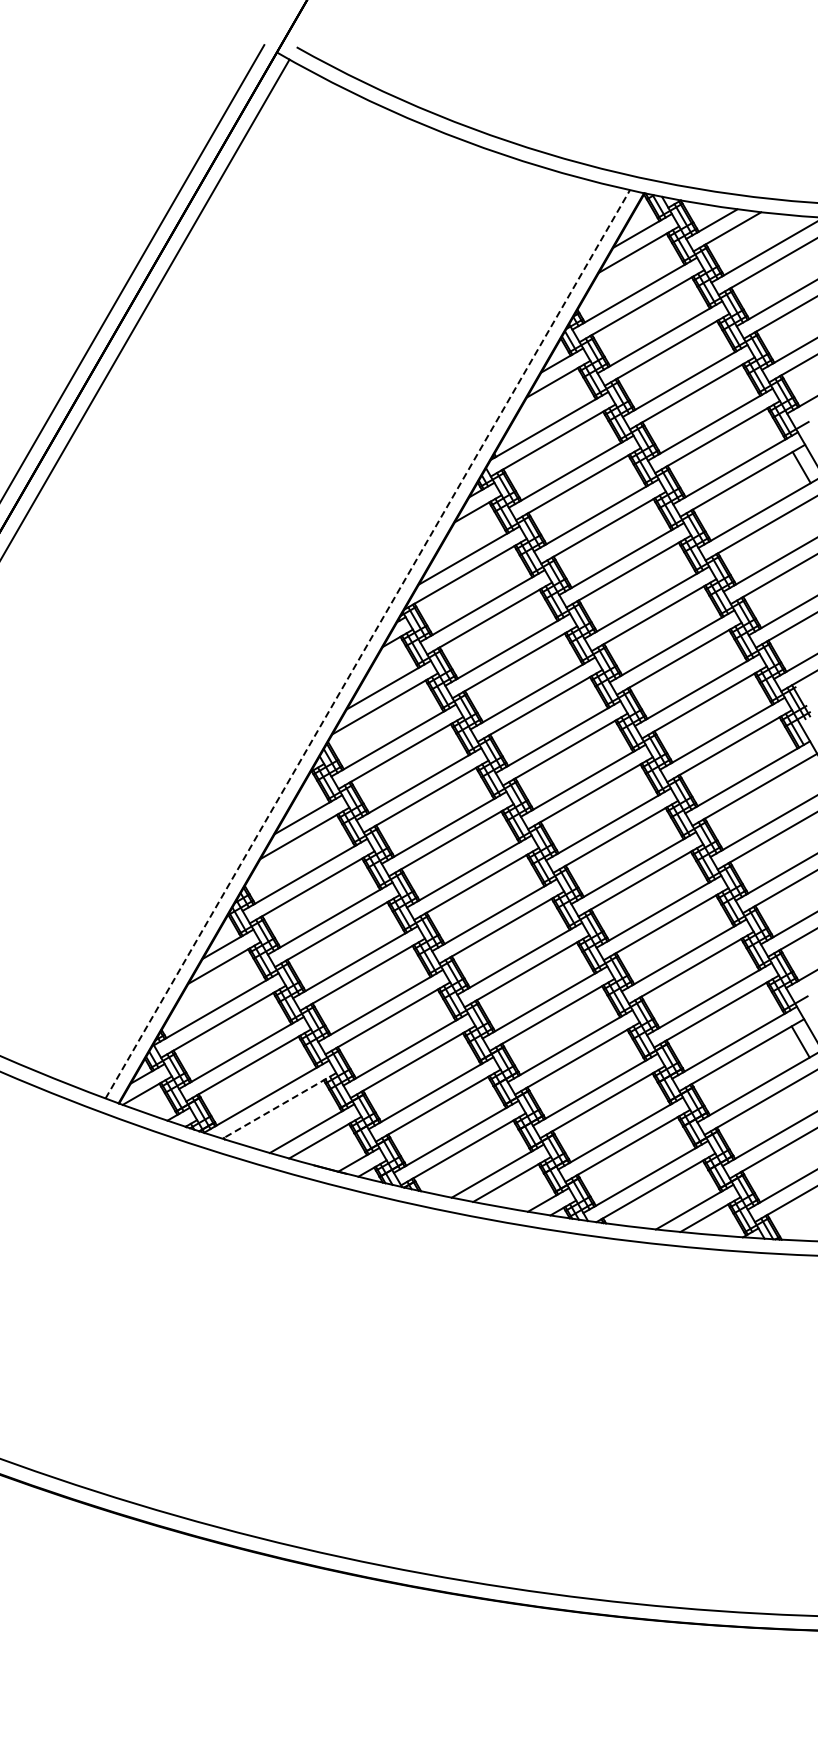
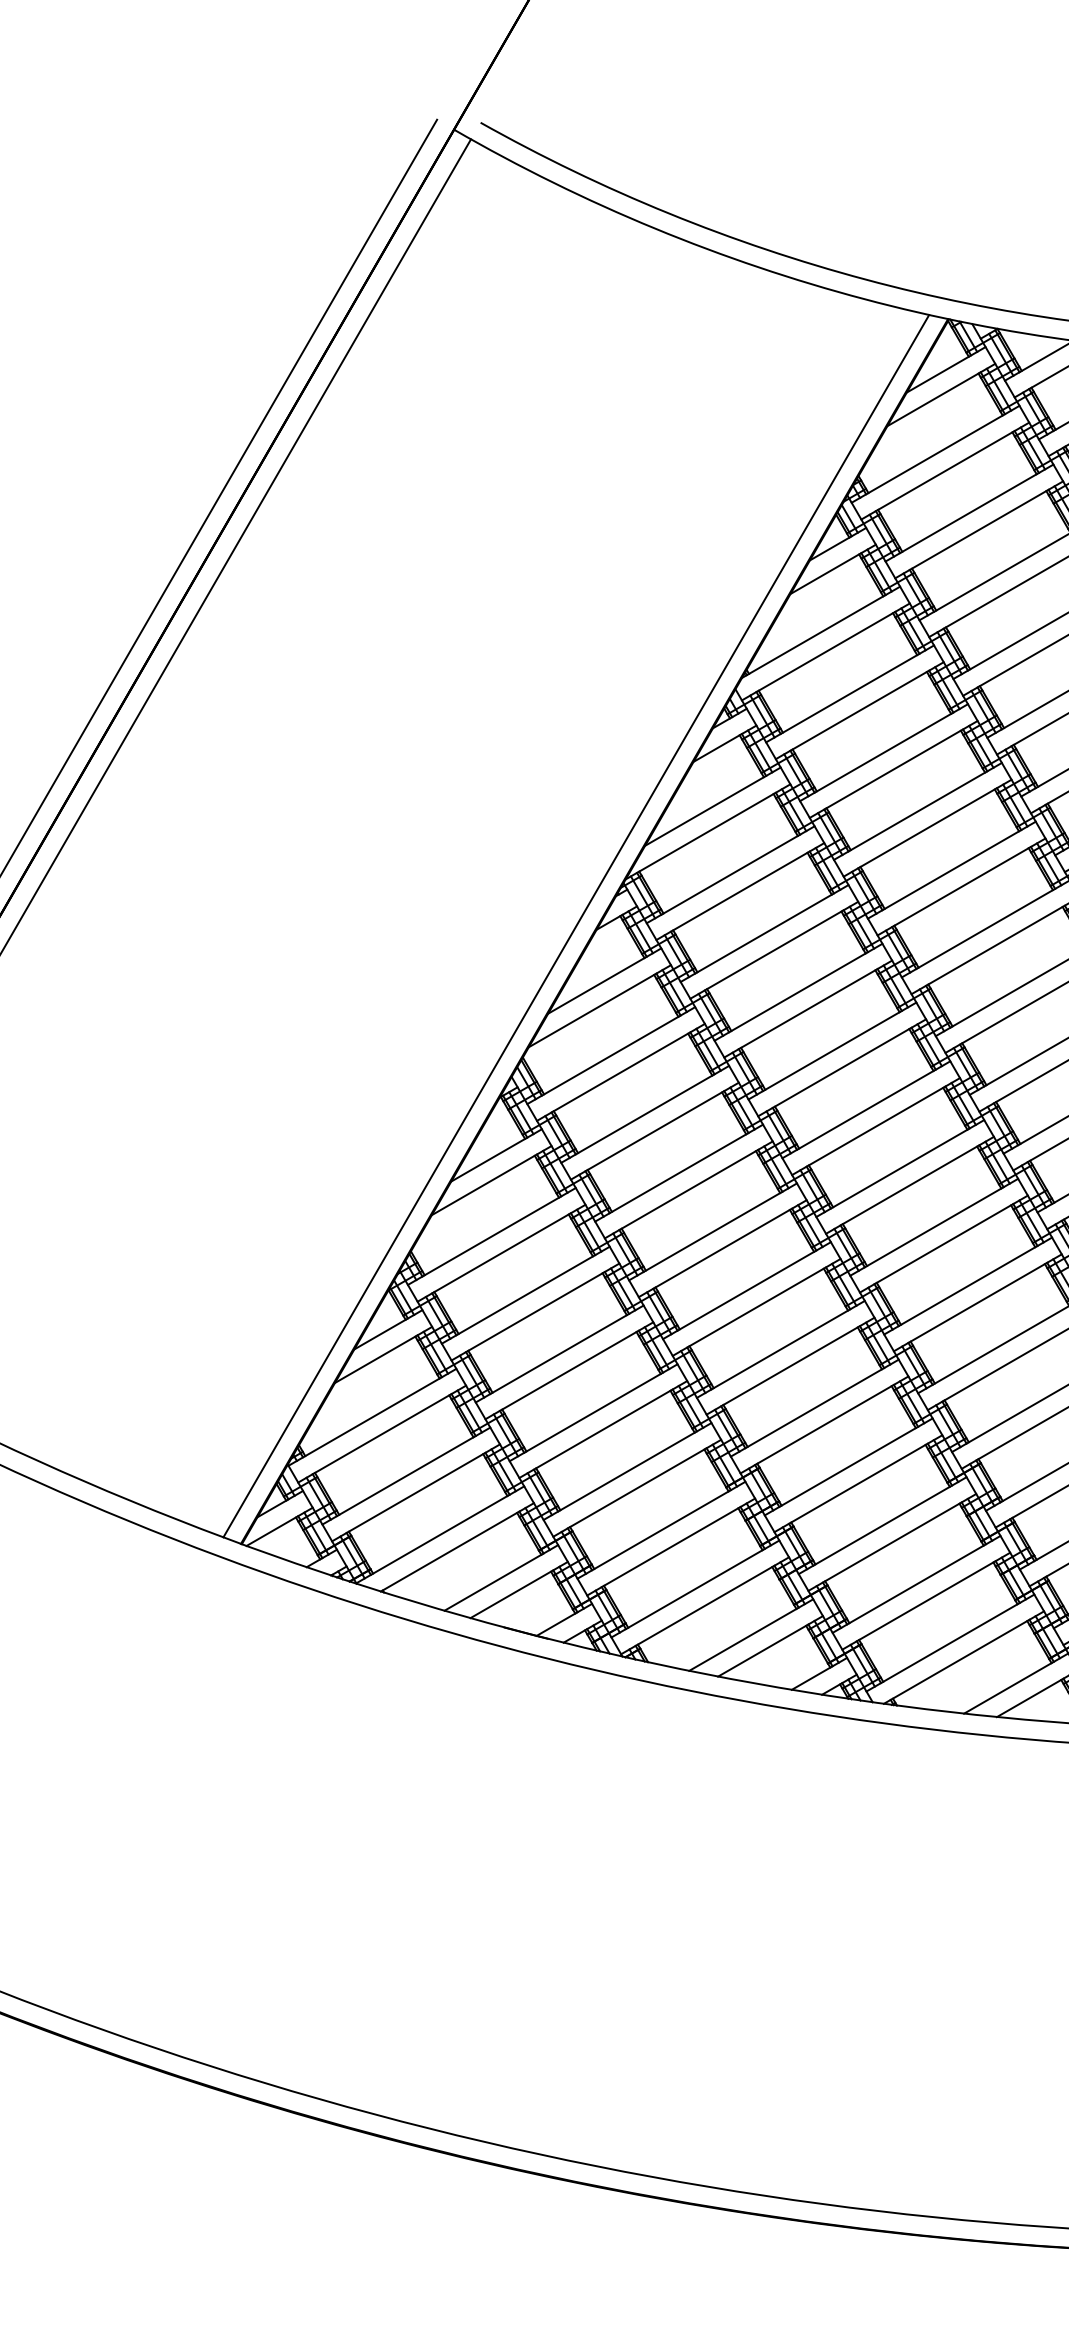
line: (368, 643) -> (577, 925), dashed -> solid
line: (279, 1105) -> (457, 1546), dashed -> solid

